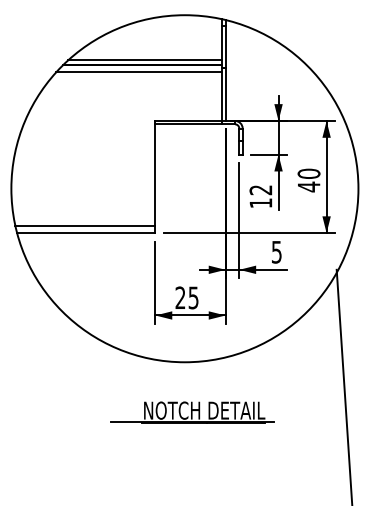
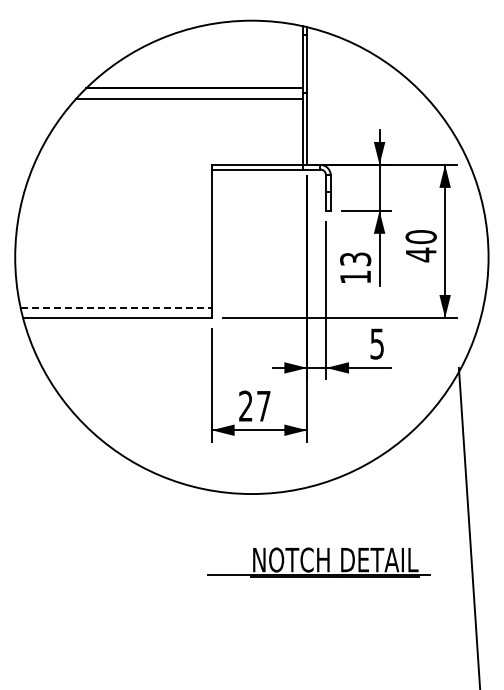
line: (145, 60) -> (197, 82), removed
text: (260, 190) -> (355, 259), 12 -> 13
line: (85, 225) -> (116, 307), solid -> dashed
text: (193, 298) -> (263, 406), 25 -> 27
part: (191, 412) -> (318, 562), moved

